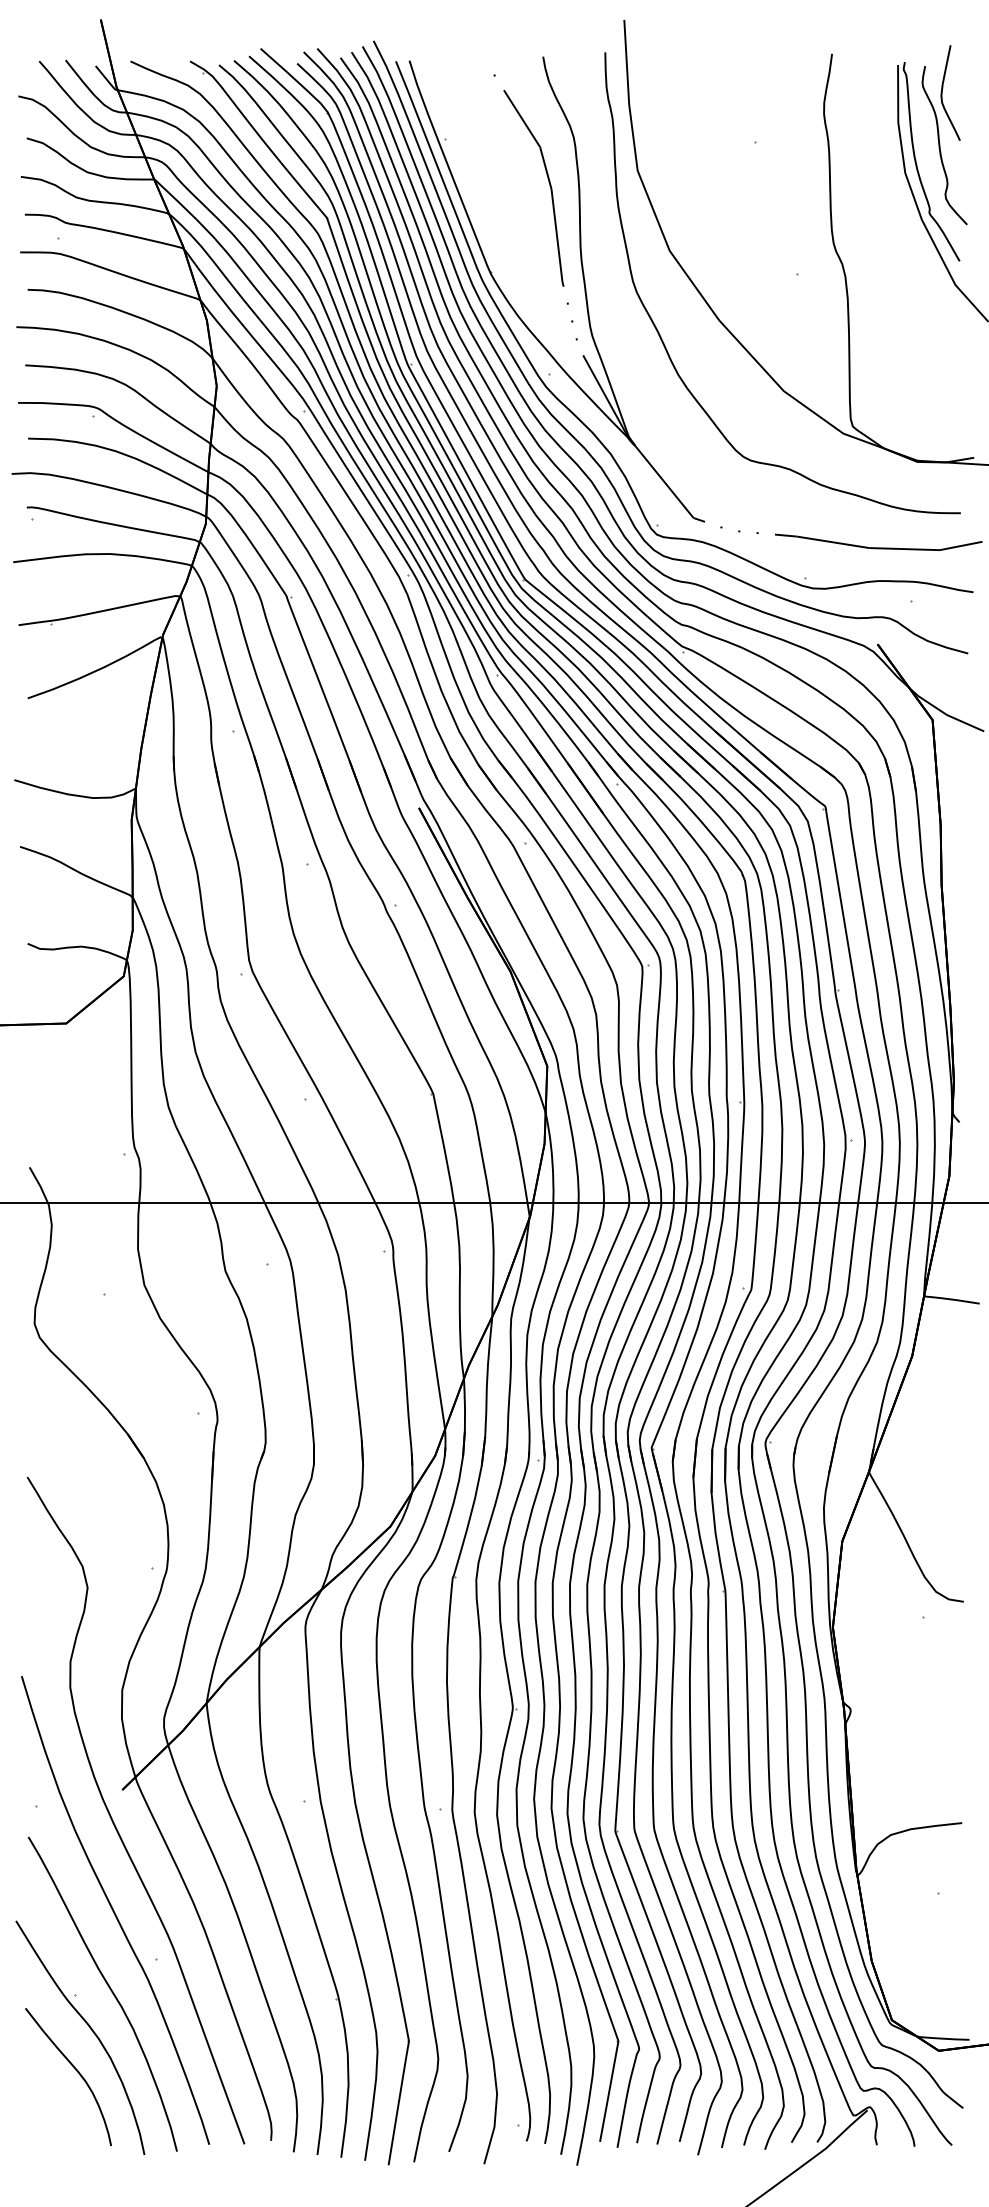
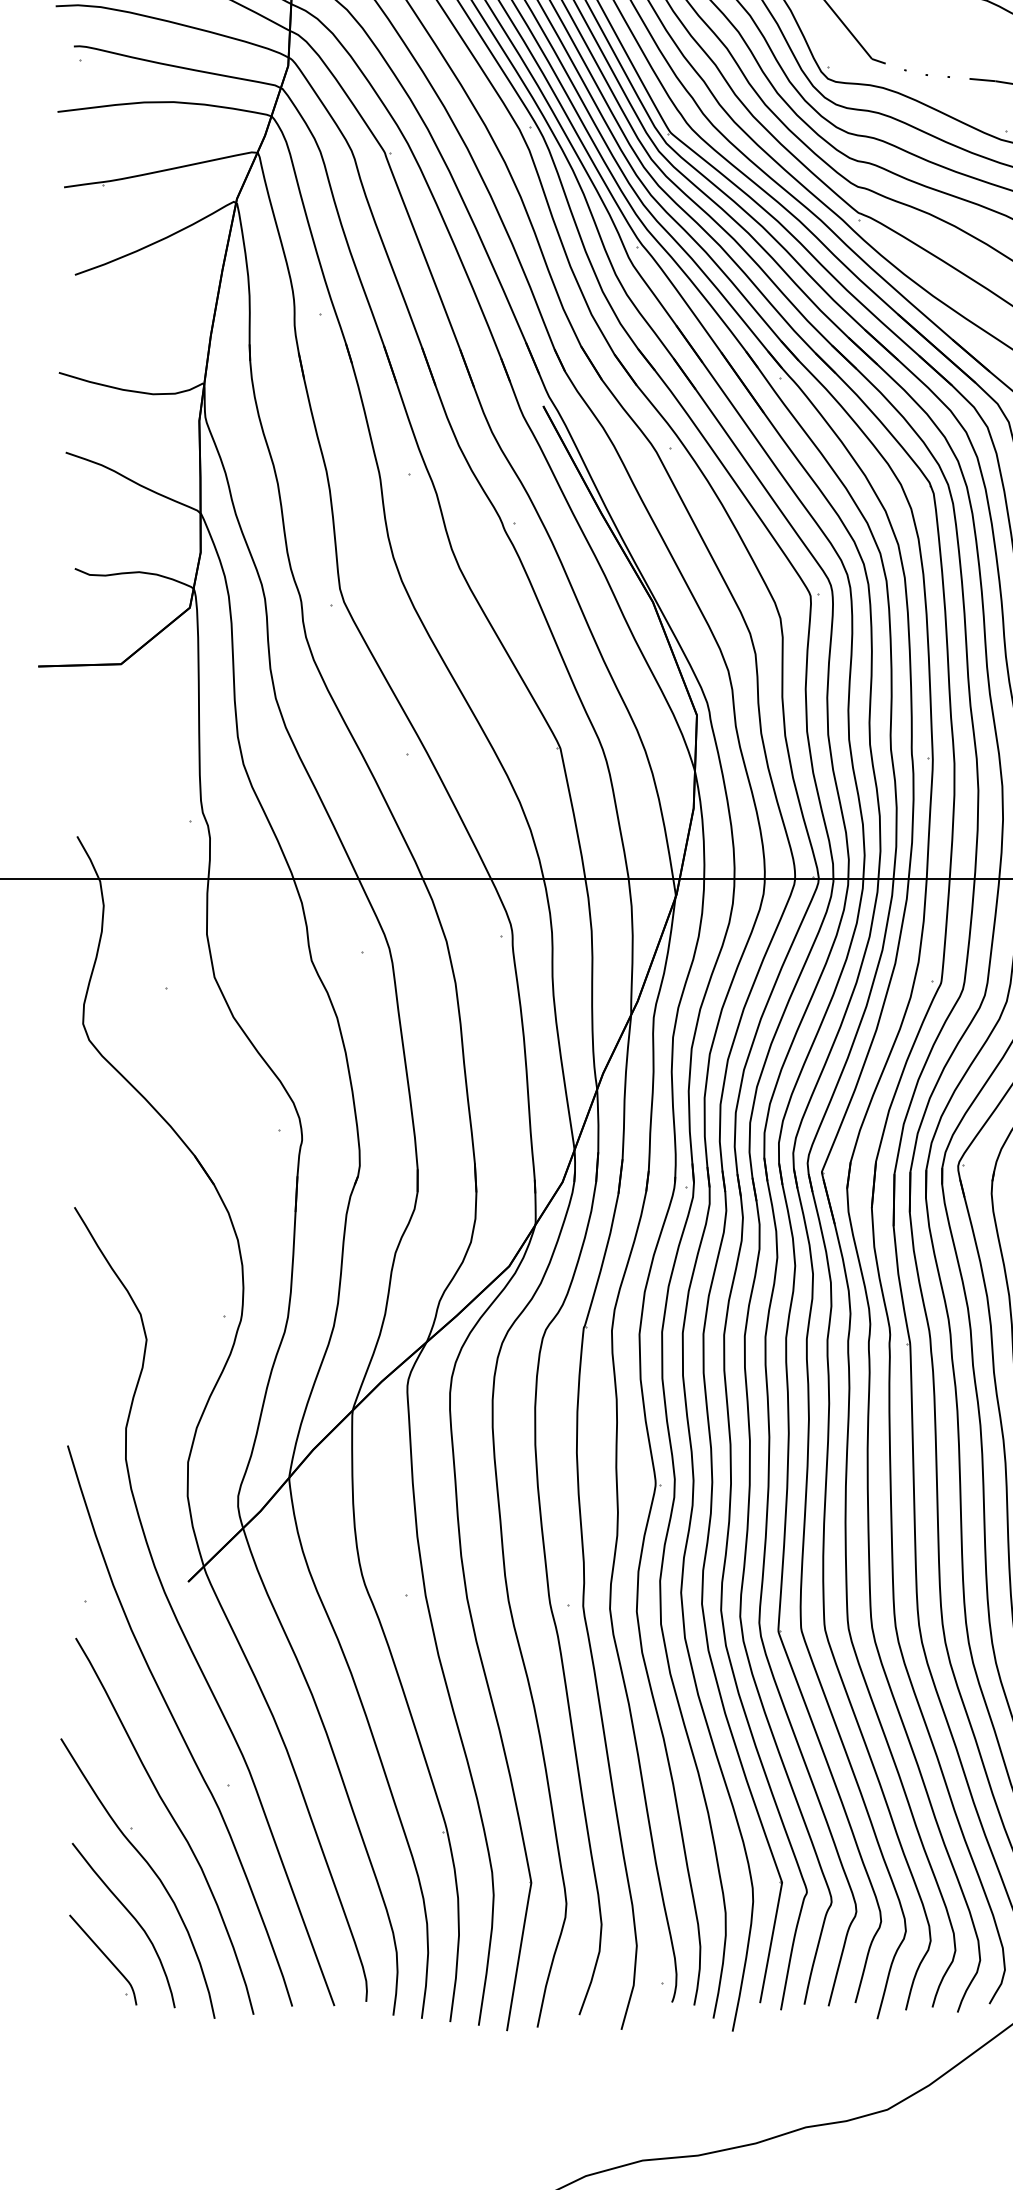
part: (51, 2105) -> (103, 1959), added

